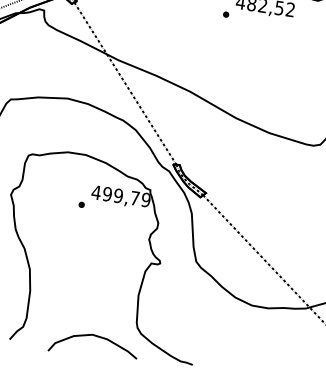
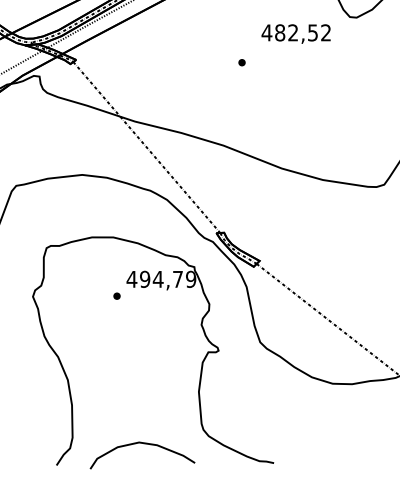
part: (225, 14) -> (241, 62), moved
text: (117, 195) -> (157, 278), 499,79 -> 494,79
curve: (95, 336) -> (143, 444), moved

